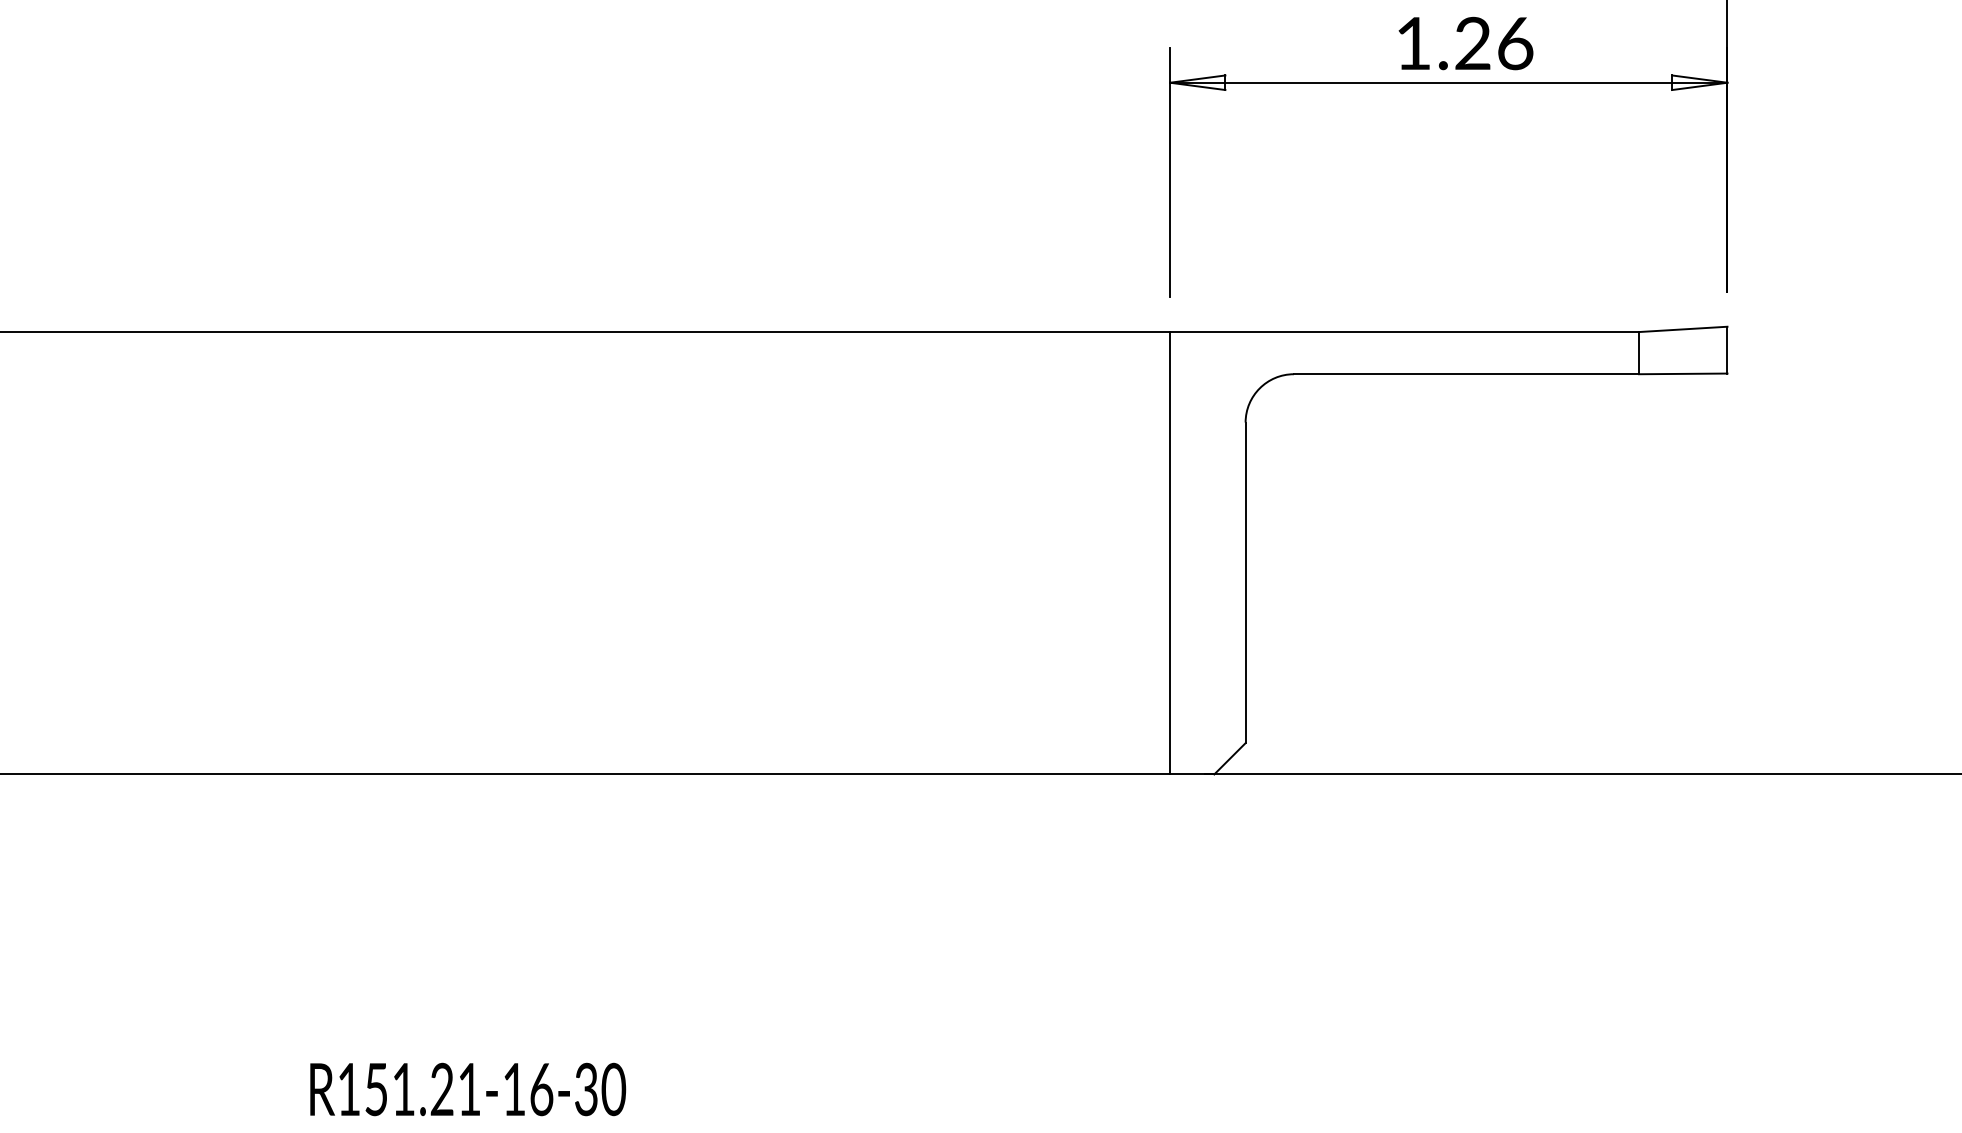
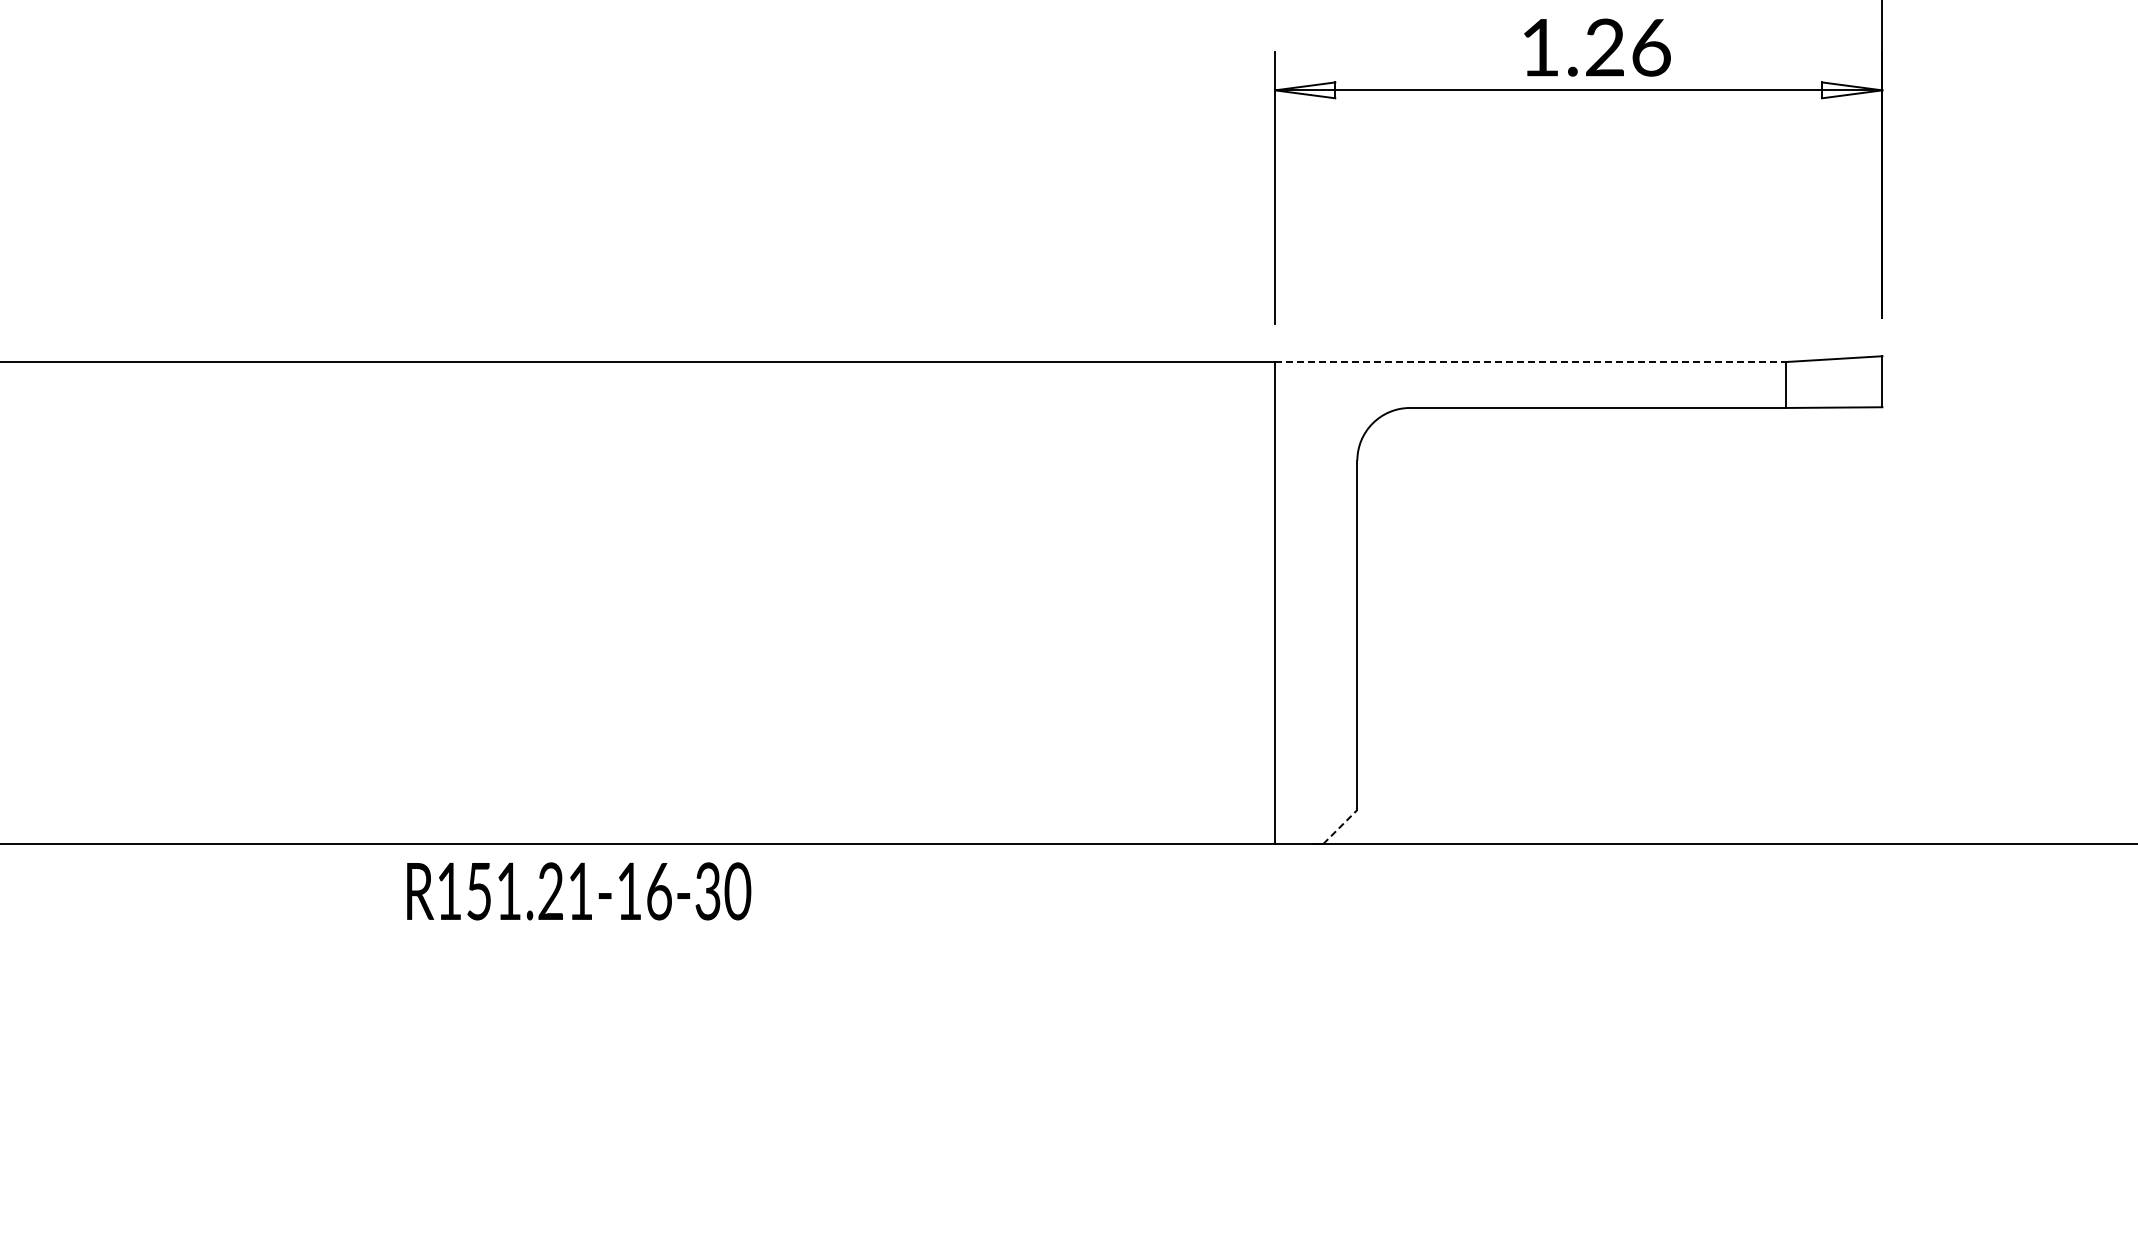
line: (1405, 332) -> (1531, 362), solid -> dashed
line: (1230, 758) -> (1340, 826), solid -> dashed
text: (468, 1089) -> (579, 891), moved

